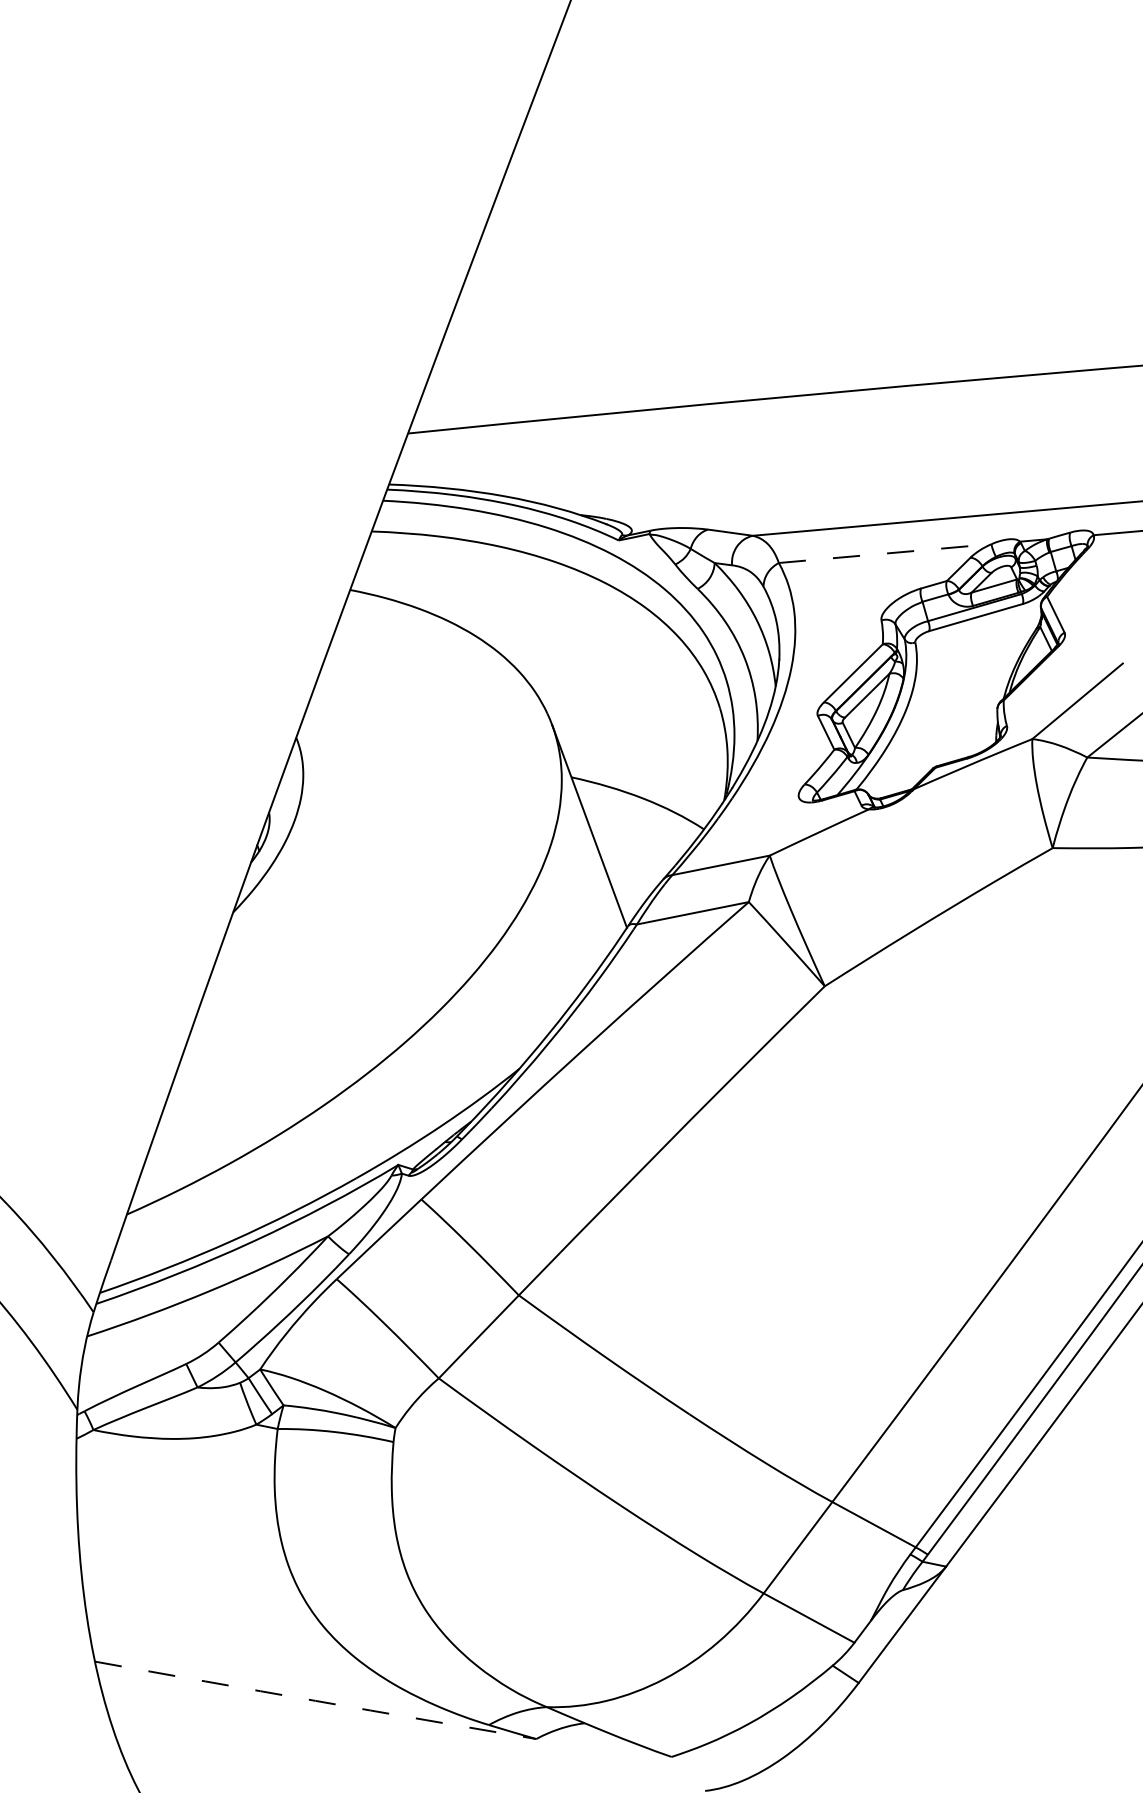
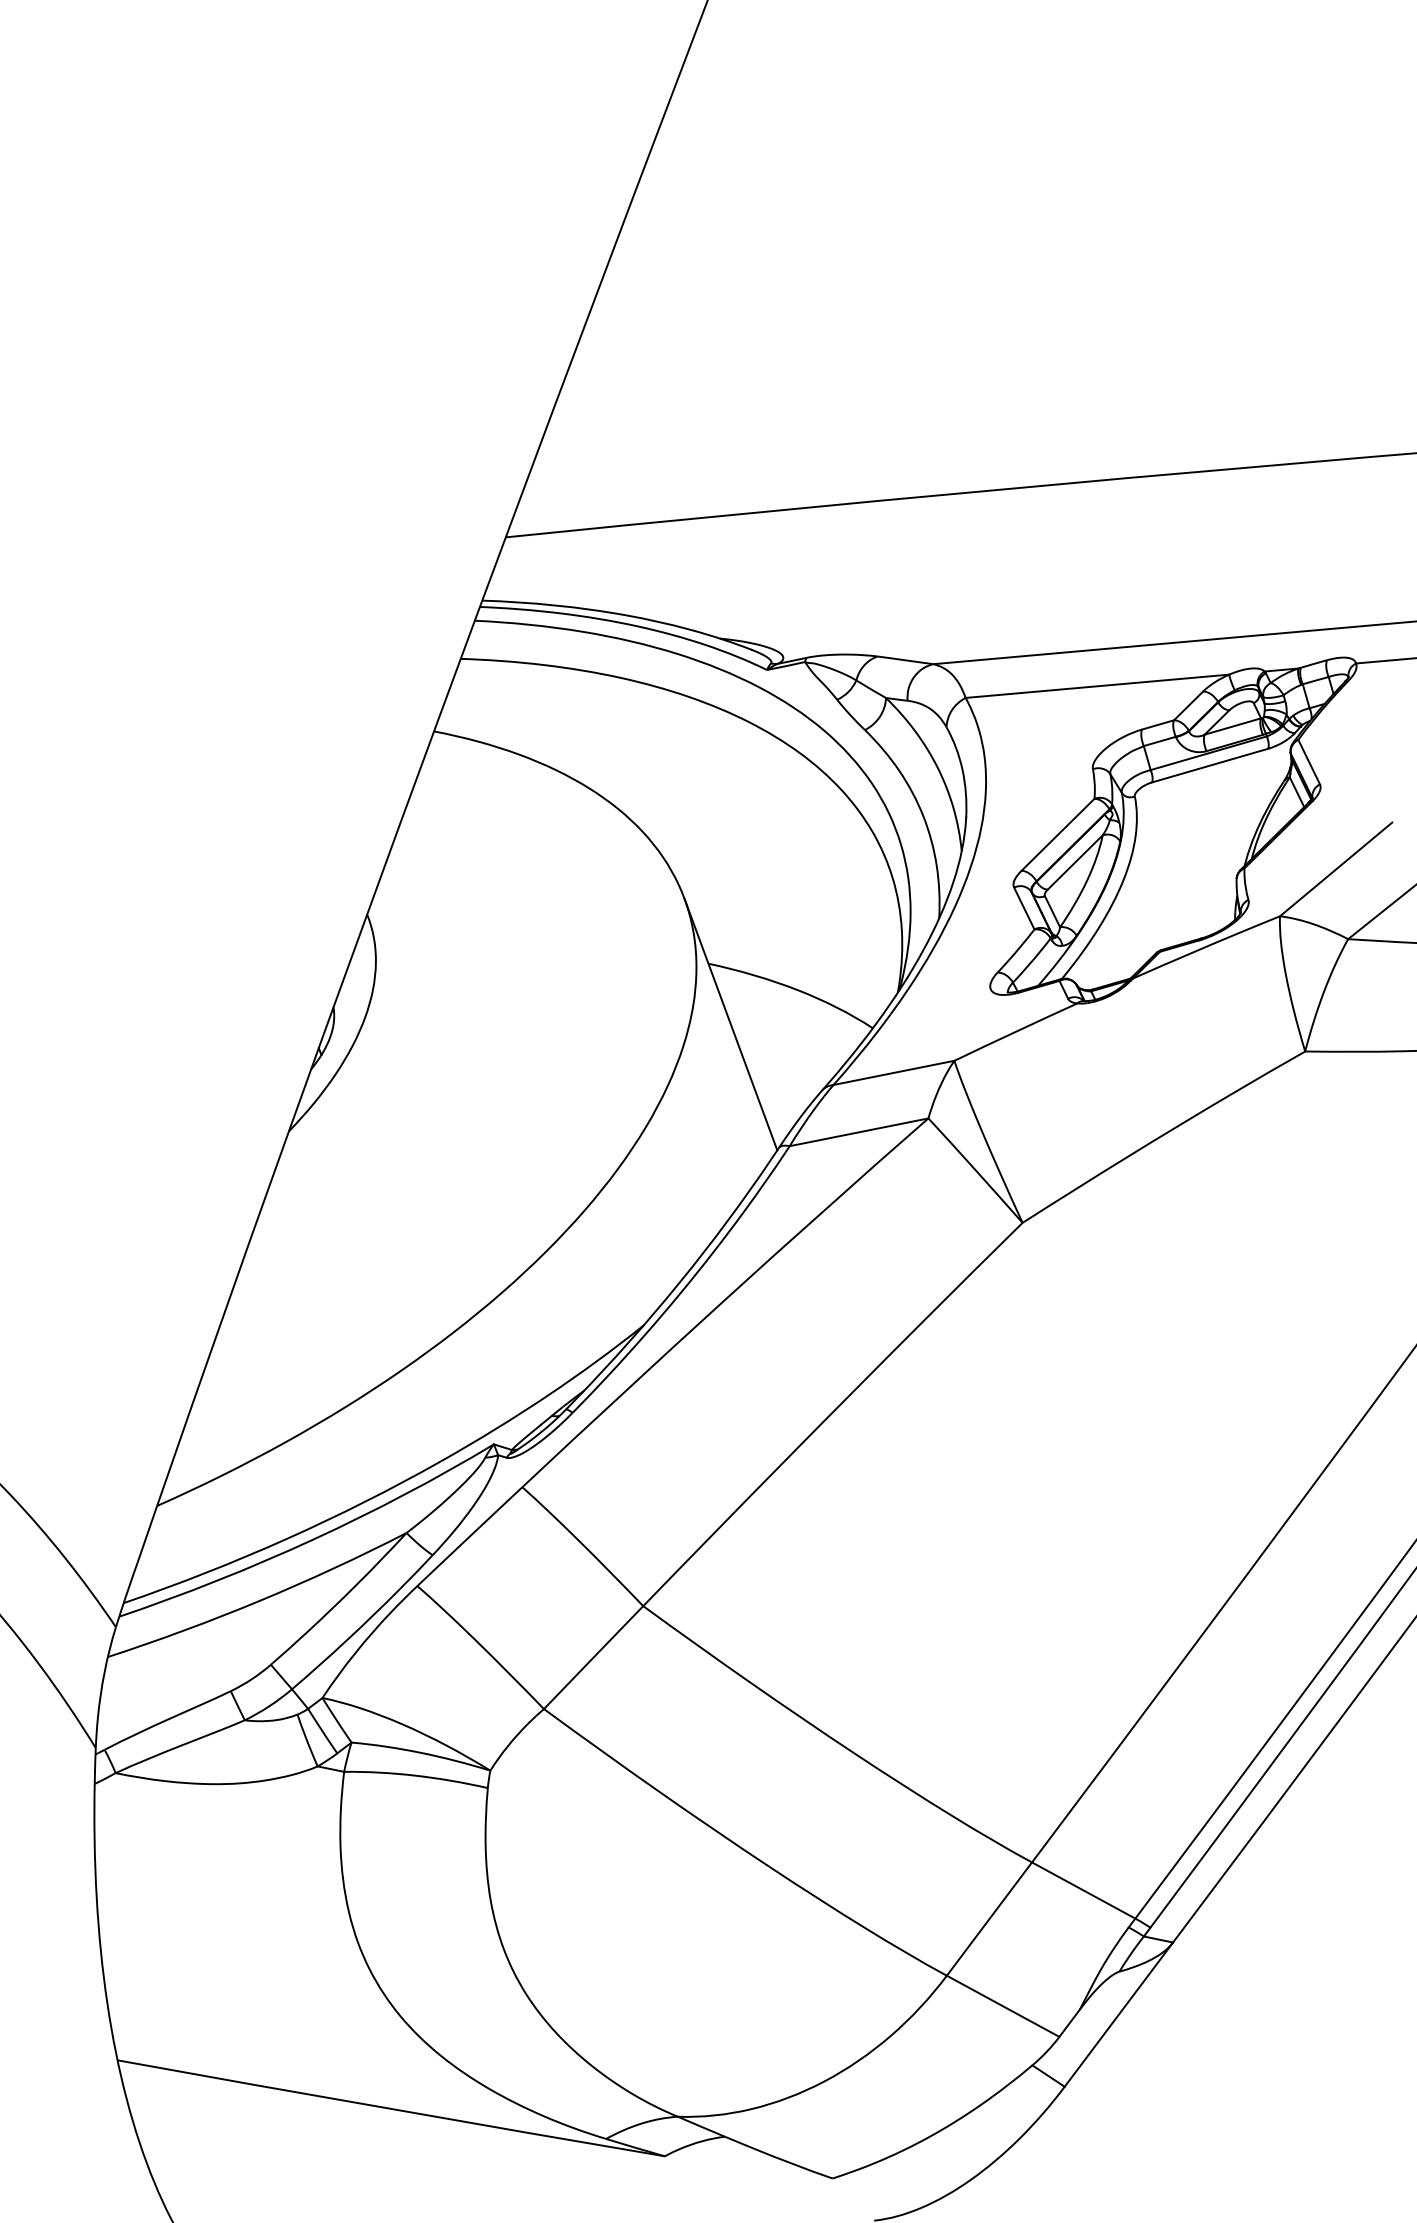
line: (885, 553) -> (1097, 686), dashed -> solid
arc: (315, 1701) -> (391, 2109), dashed -> solid

